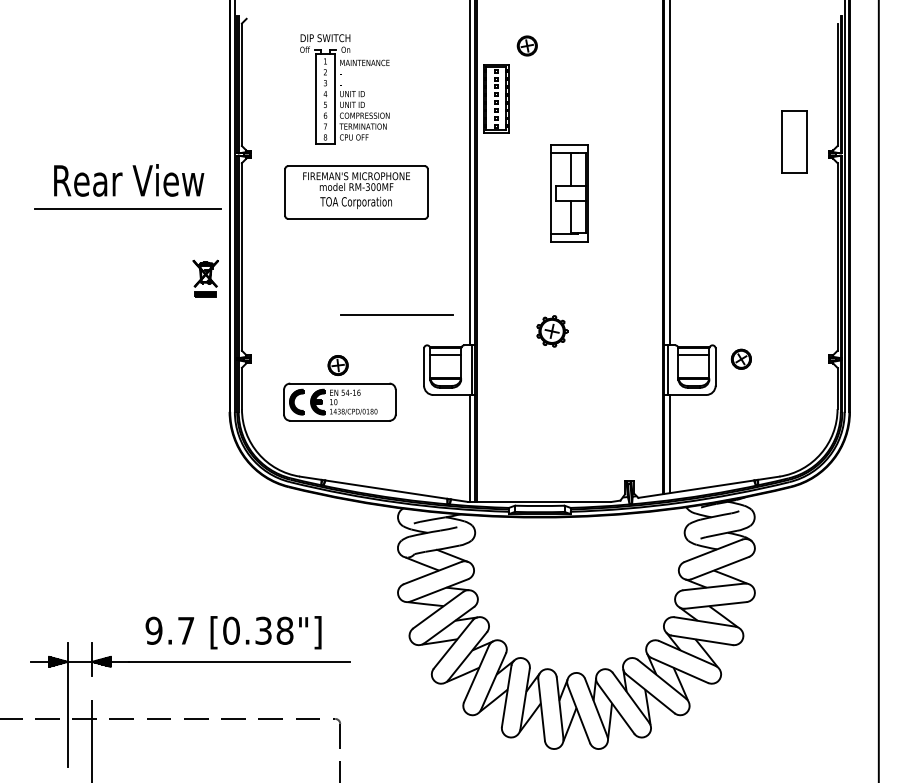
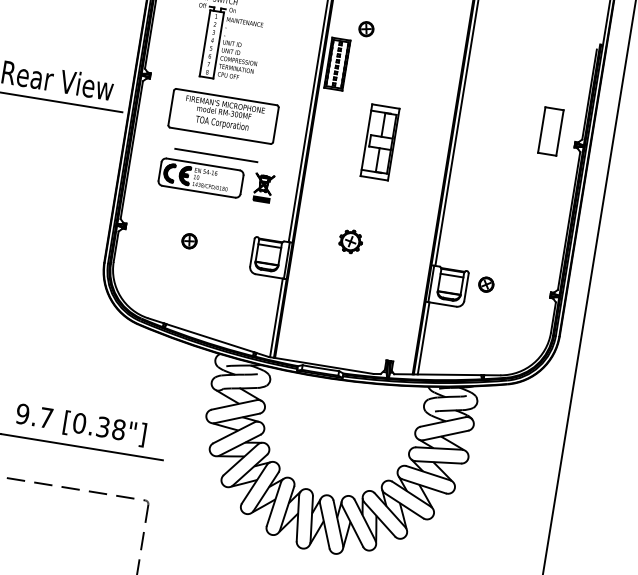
part: (205, 278) -> (263, 187), moved
line: (396, 314) -> (215, 155), moved
part: (339, 401) -> (200, 177), moved

